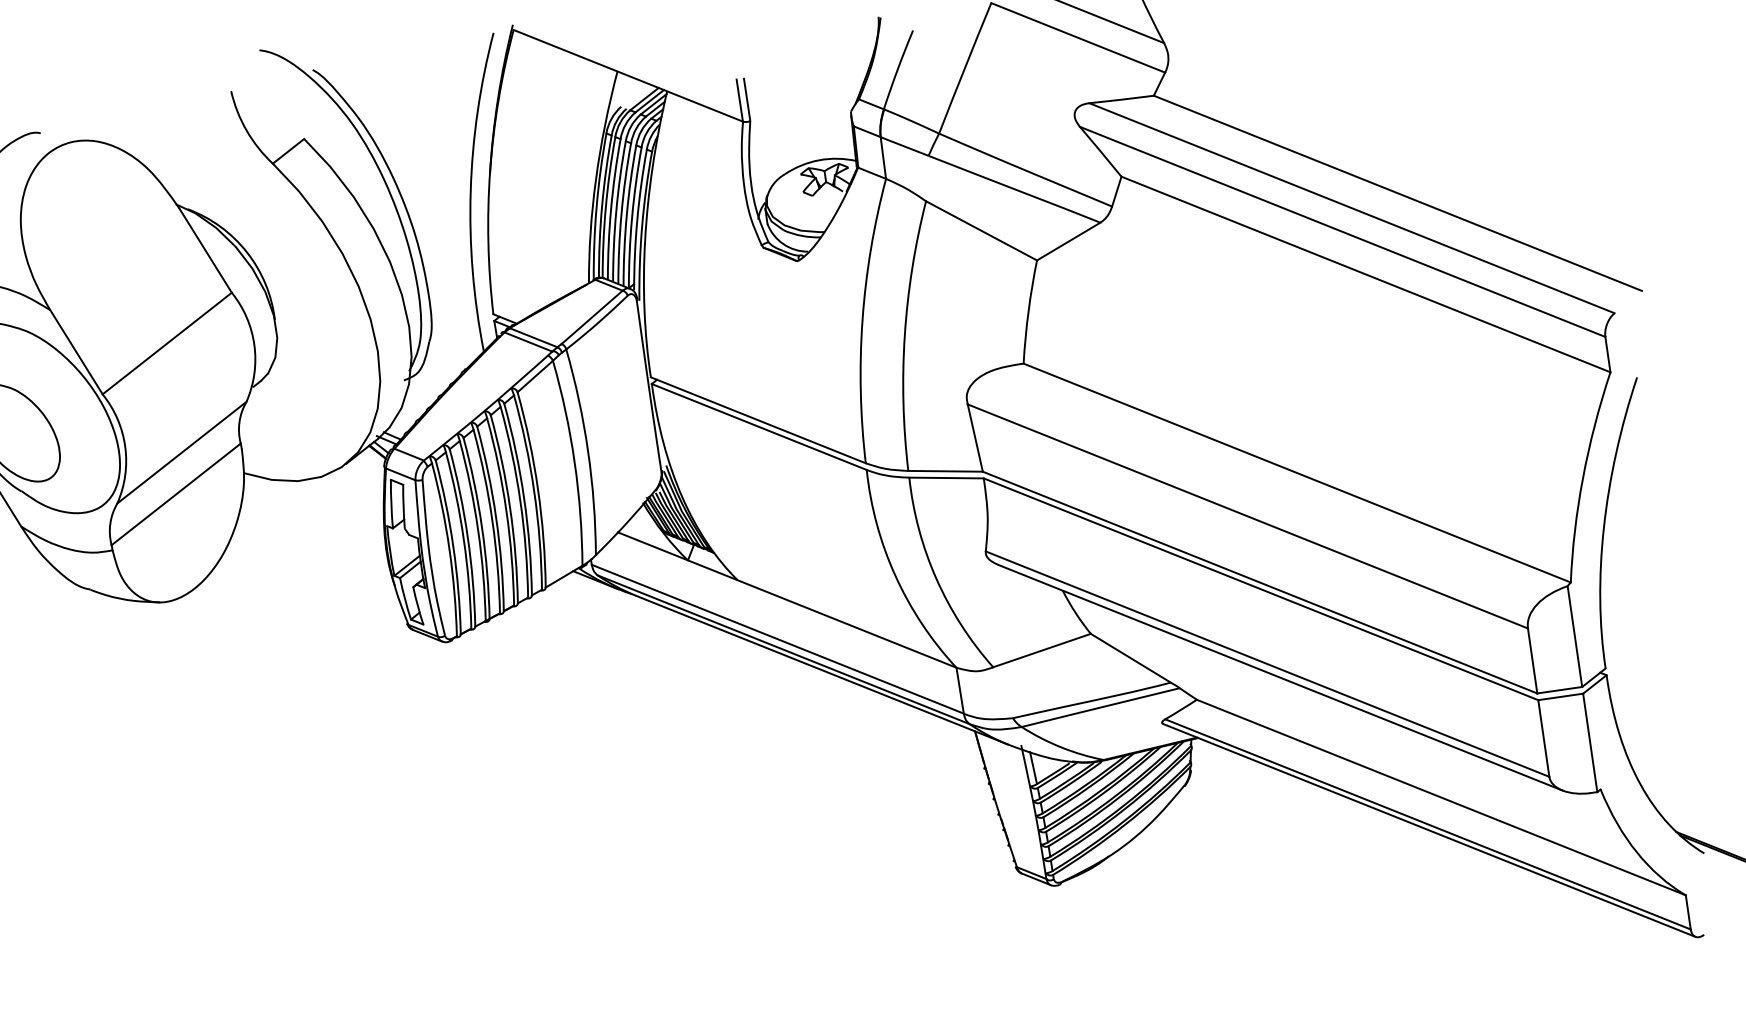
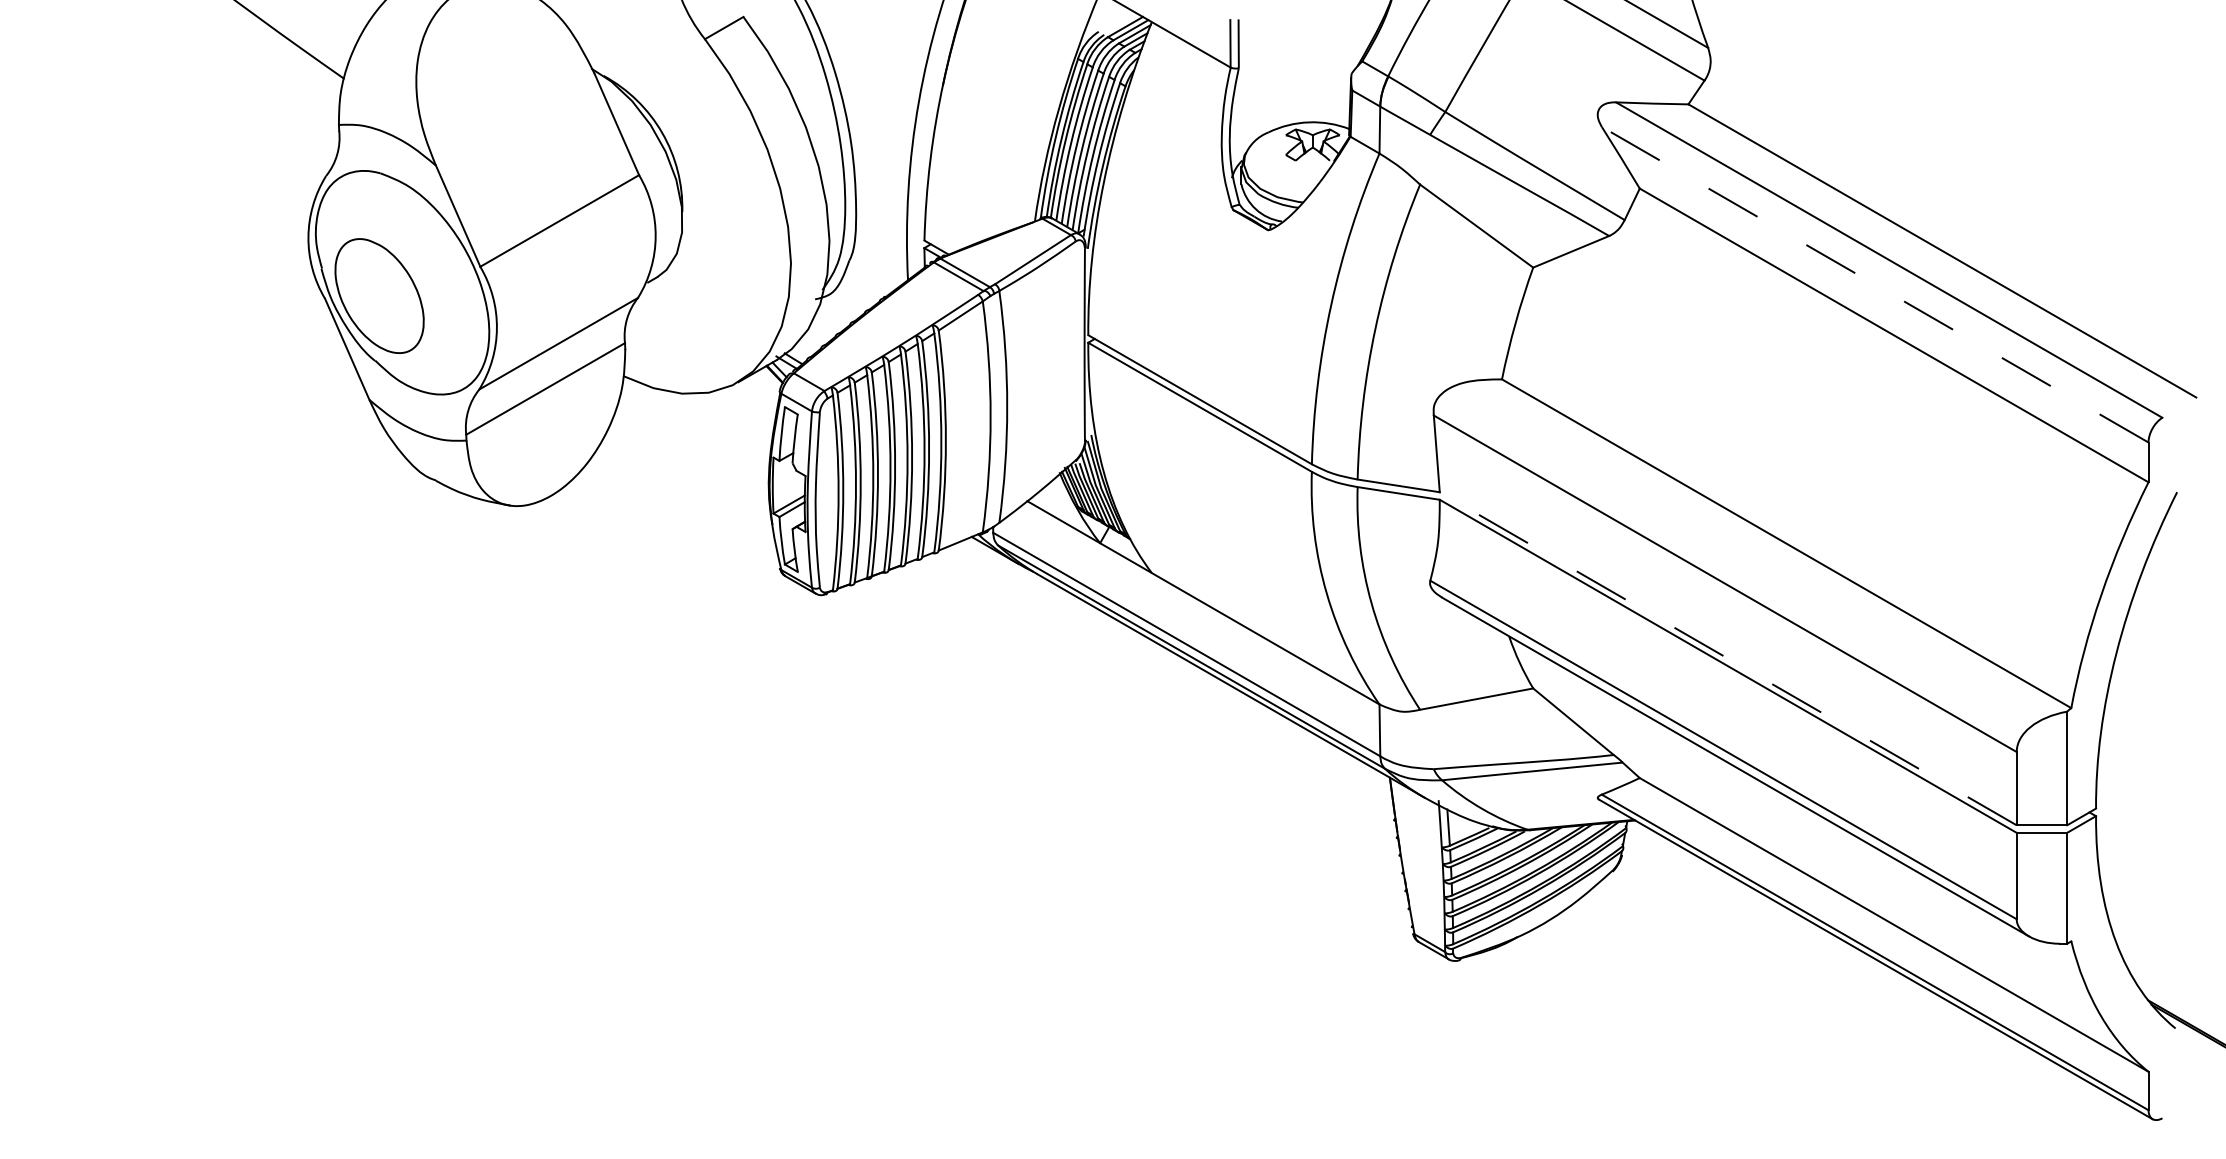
line: (1342, 231) -> (1875, 284), solid -> dashed
line: (1259, 582) -> (1727, 658), solid -> dashed

